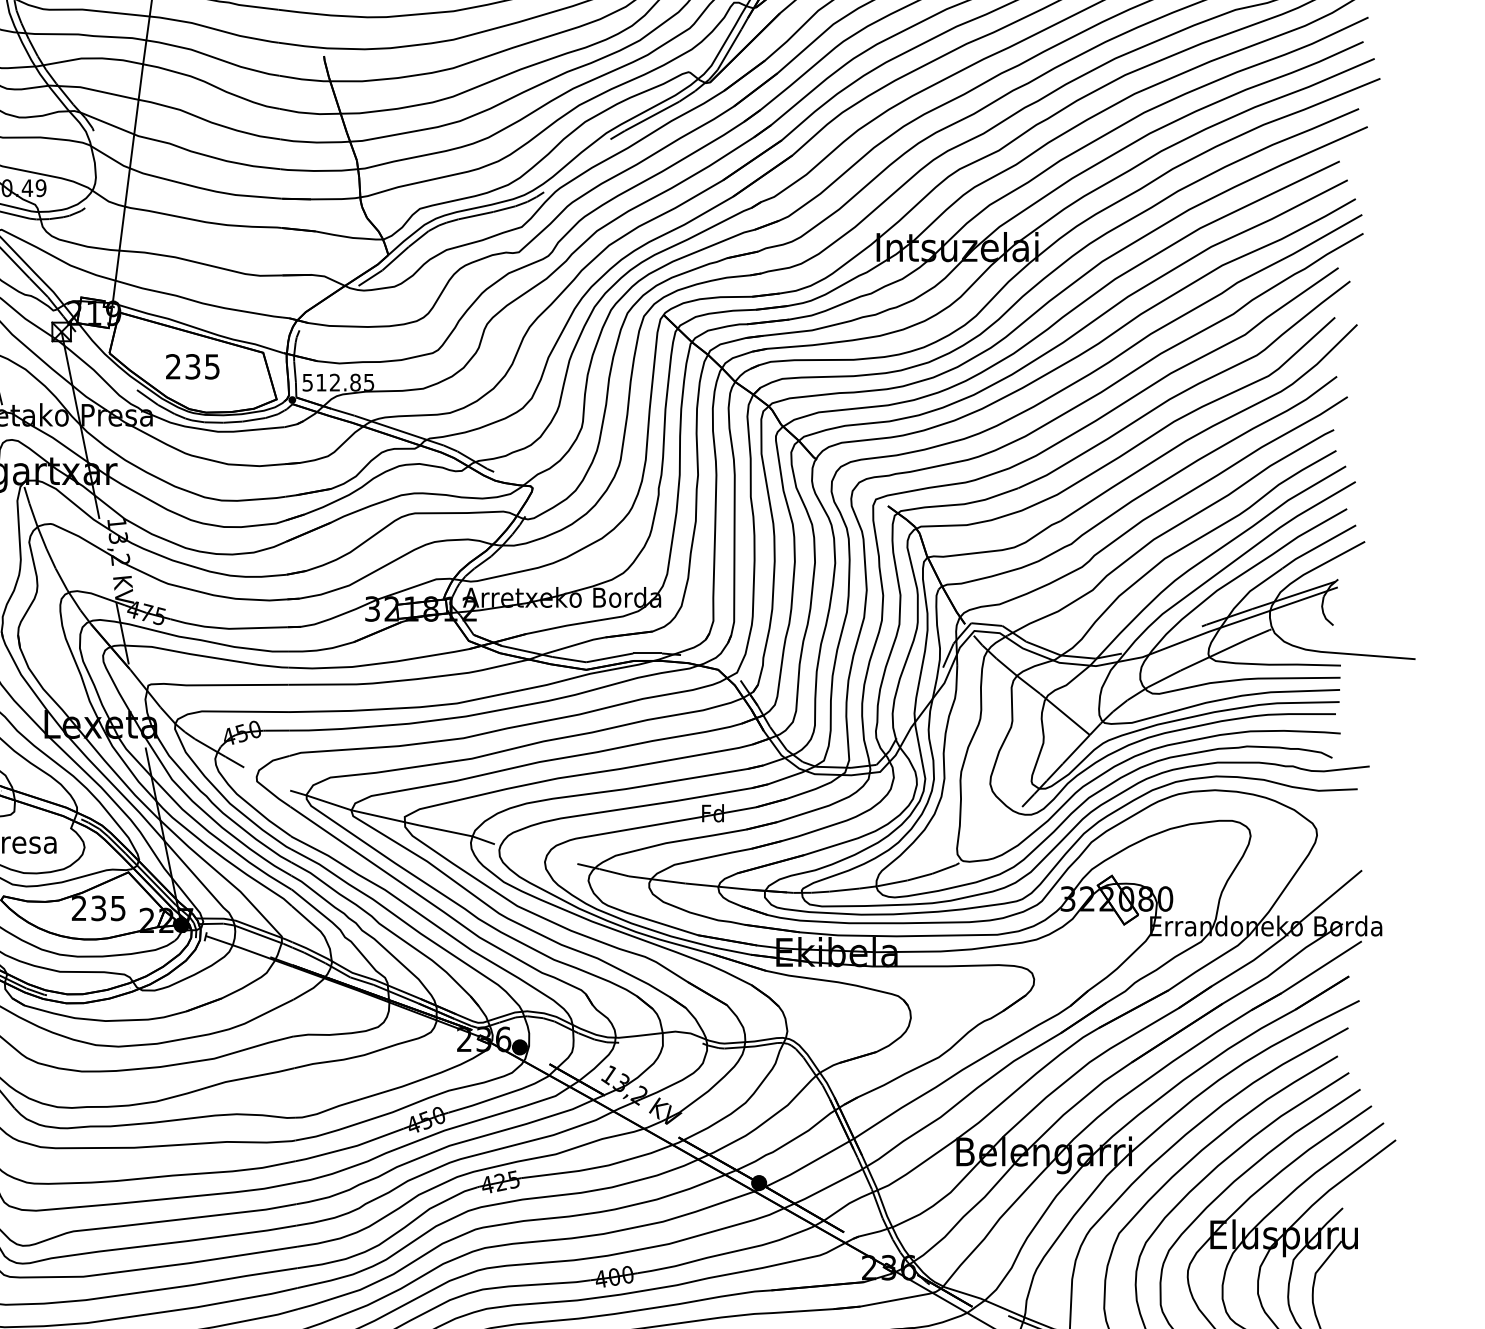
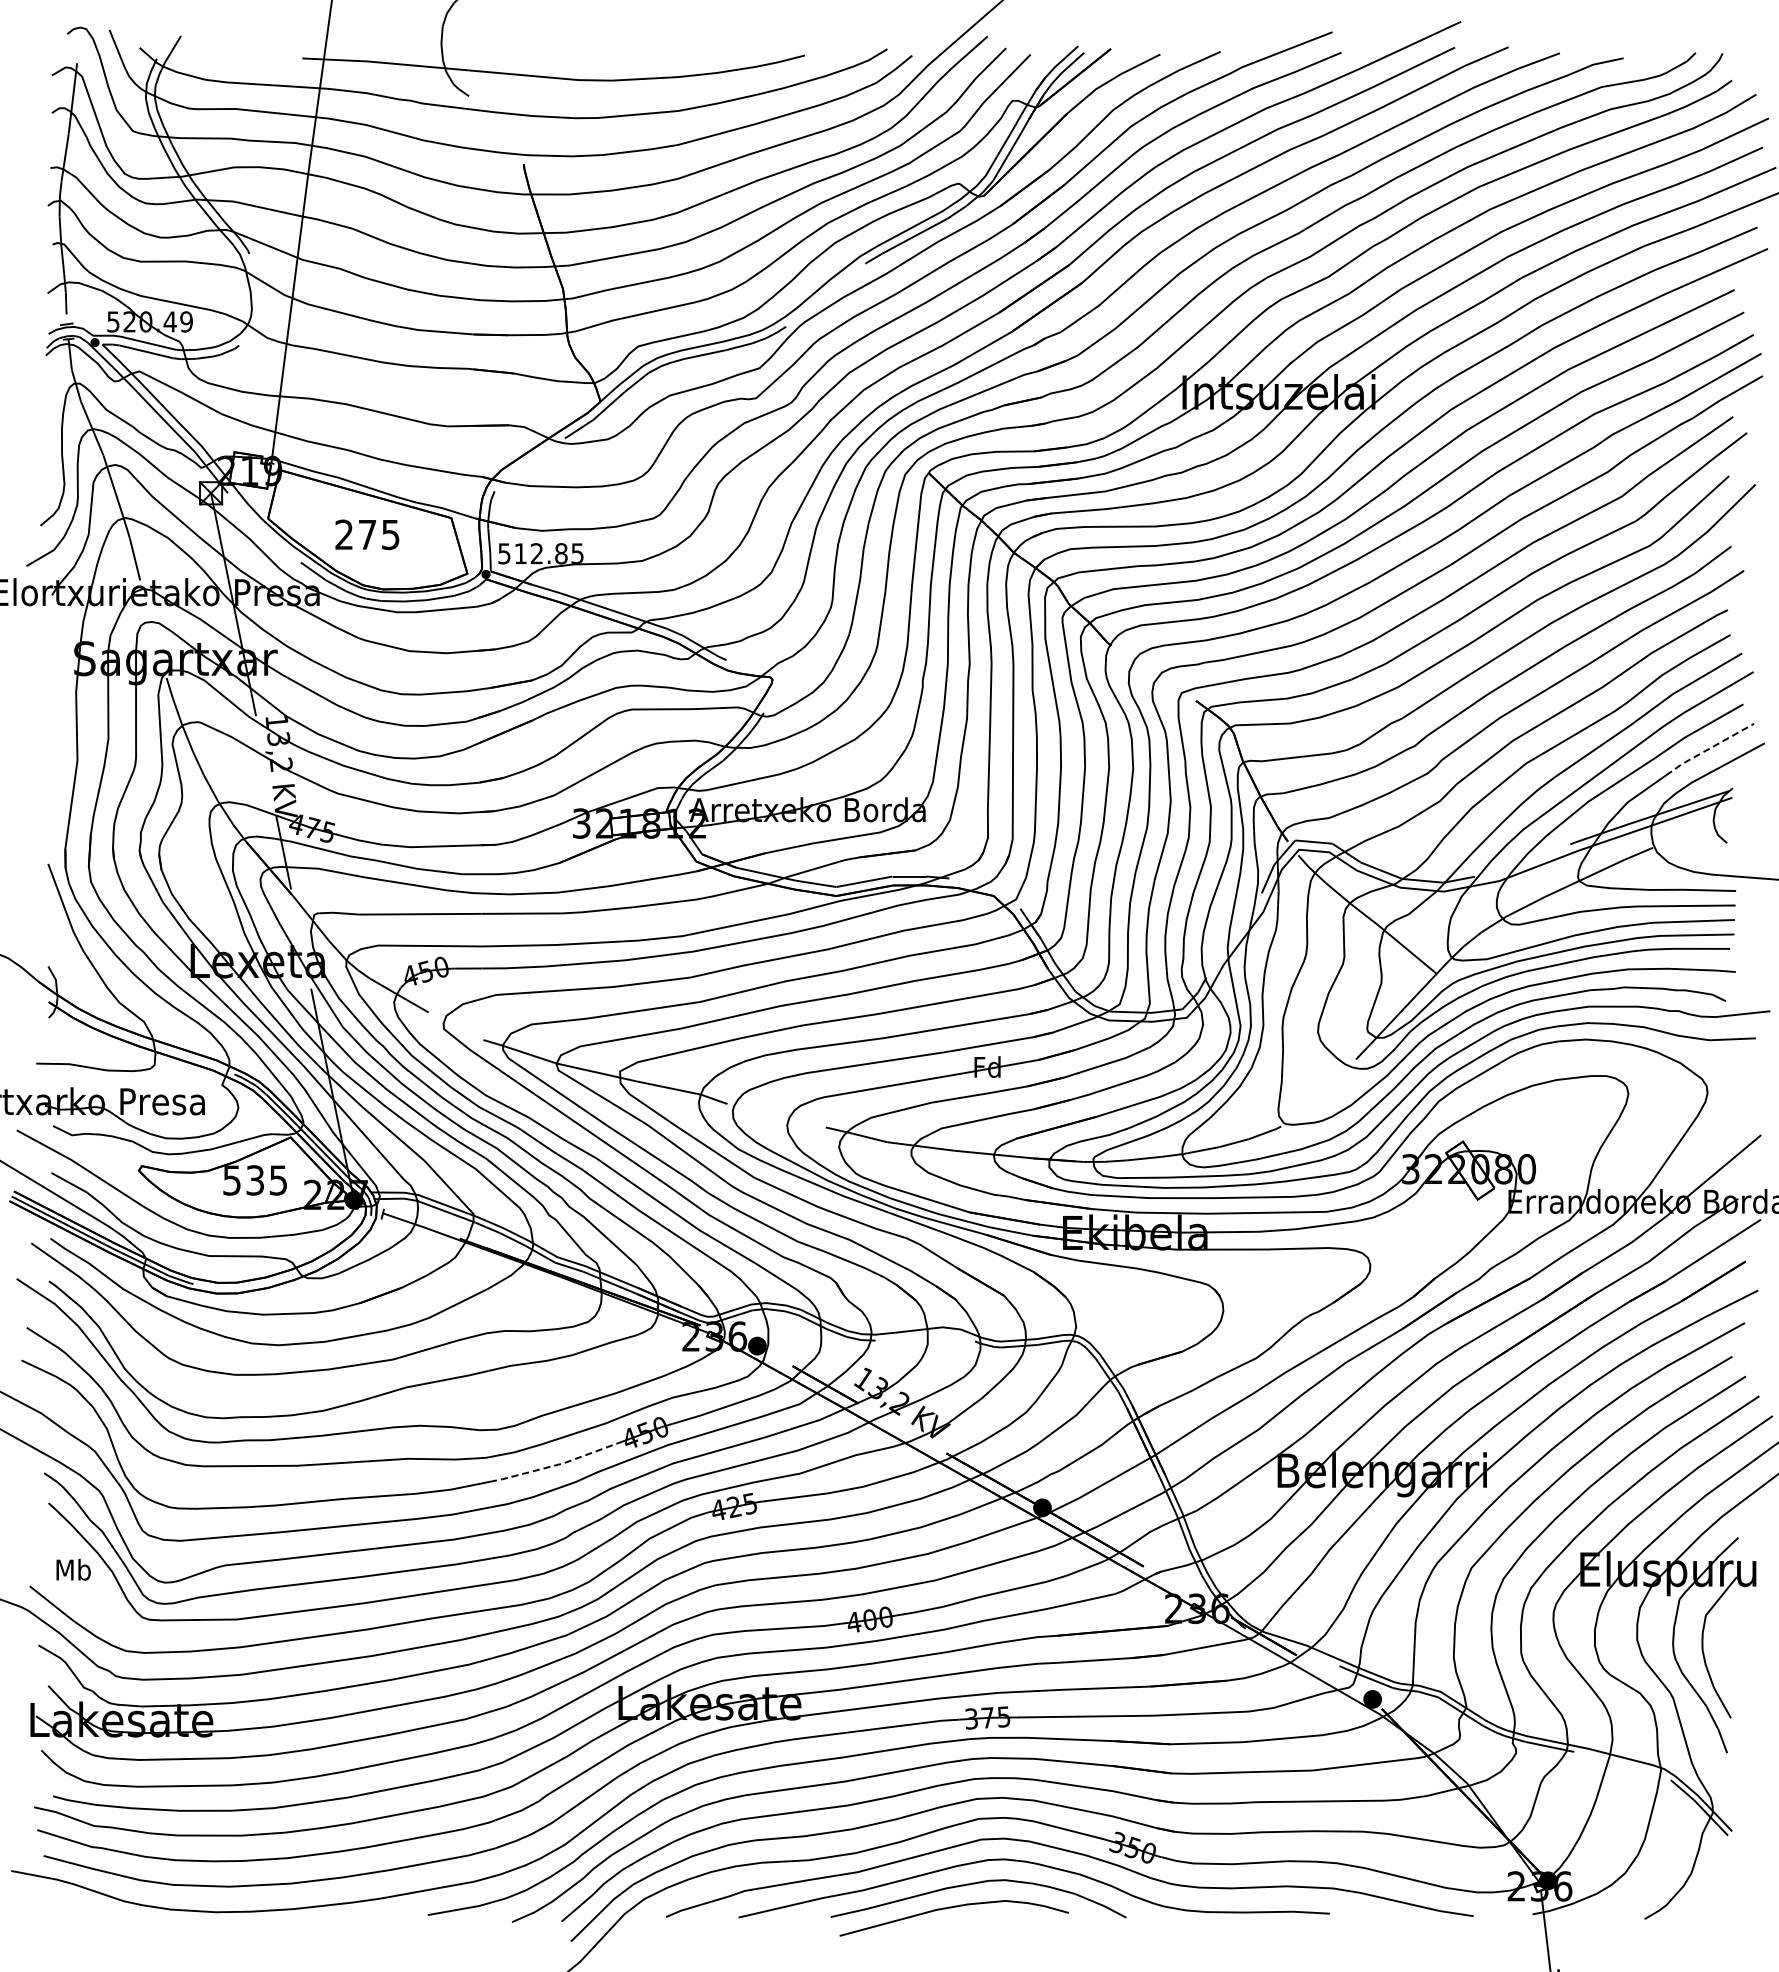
text: (192, 366) -> (367, 534), 235 -> 275
line: (1317, 546) -> (1708, 749), solid -> dashed
text: (78, 908) -> (231, 1180), 235 -> 535
line: (350, 1147) -> (555, 1465), solid -> dashed

